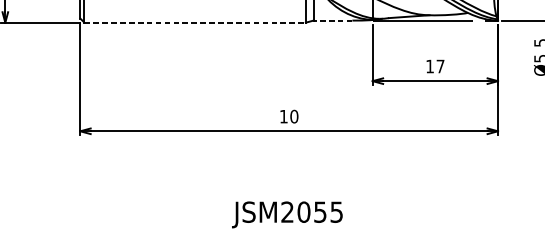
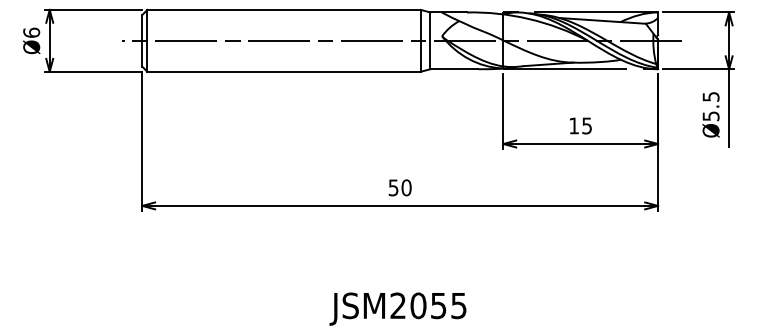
line: (333, 20) -> (454, 69), dashed -> solid
line: (195, 22) -> (284, 71), dashed -> solid
text: (440, 66) -> (586, 125), 17 -> 15
text: (283, 116) -> (393, 187), 10 -> 50

